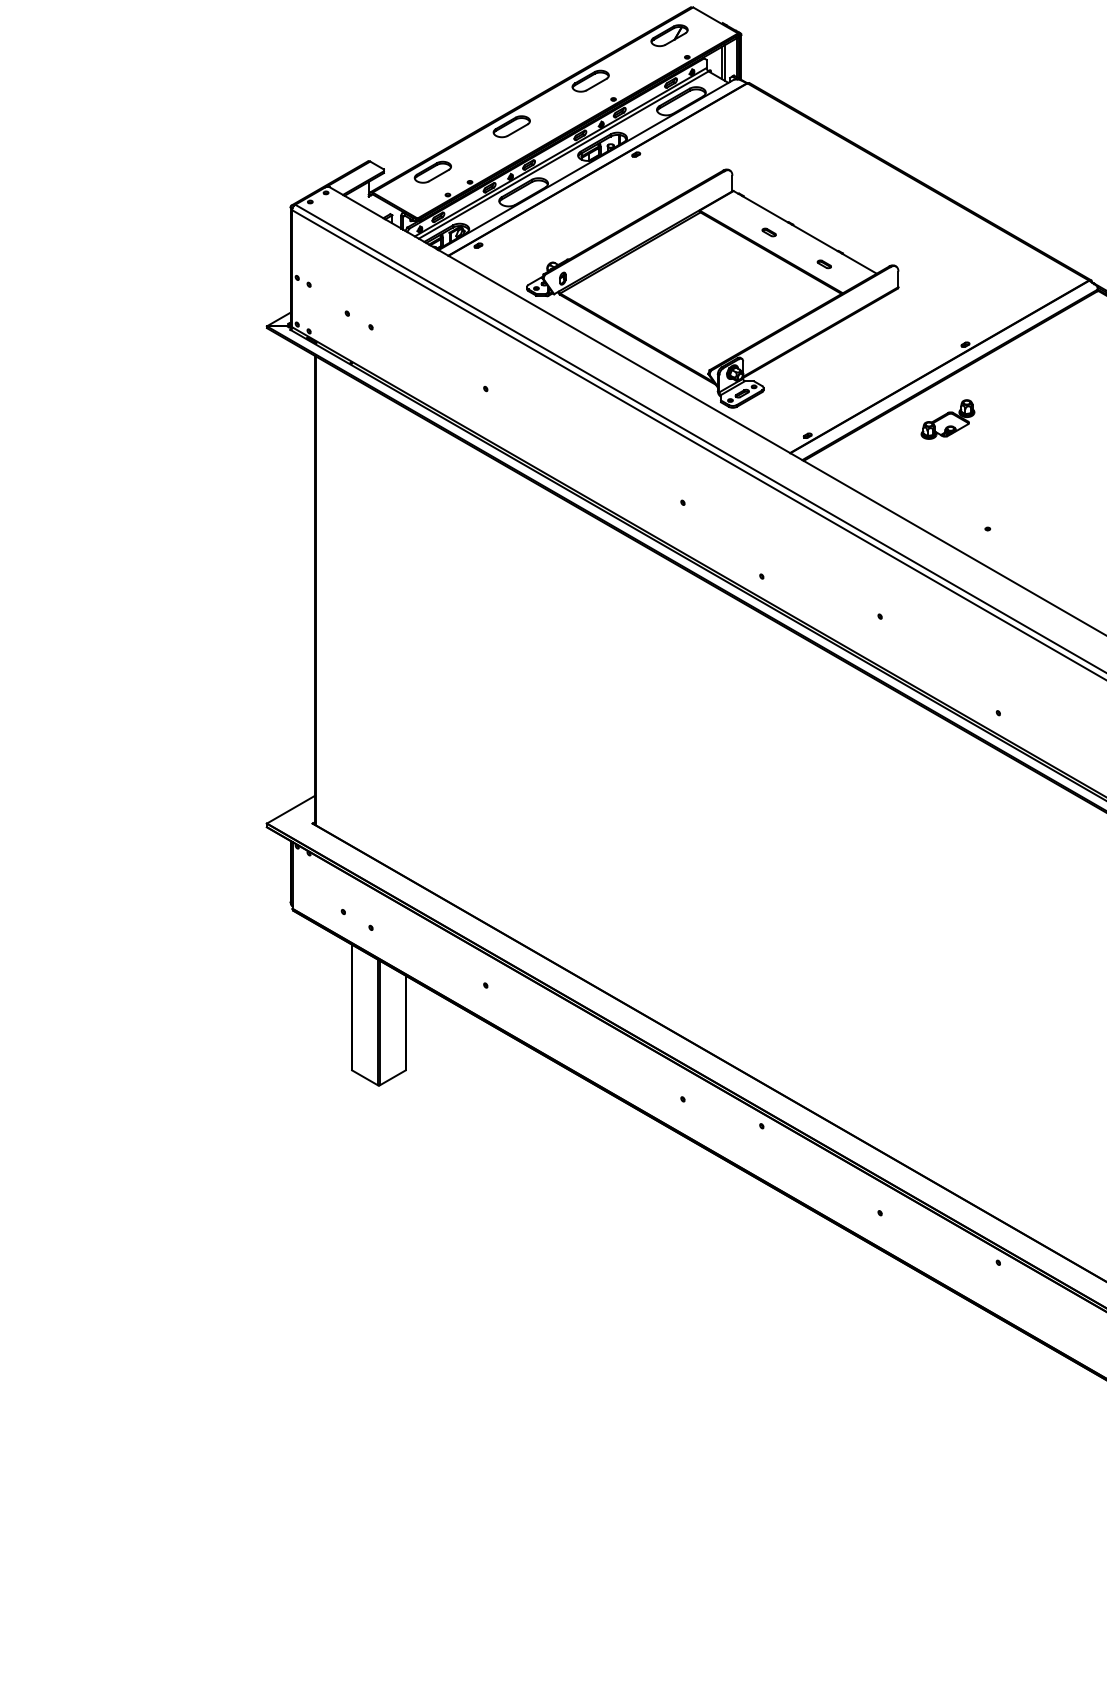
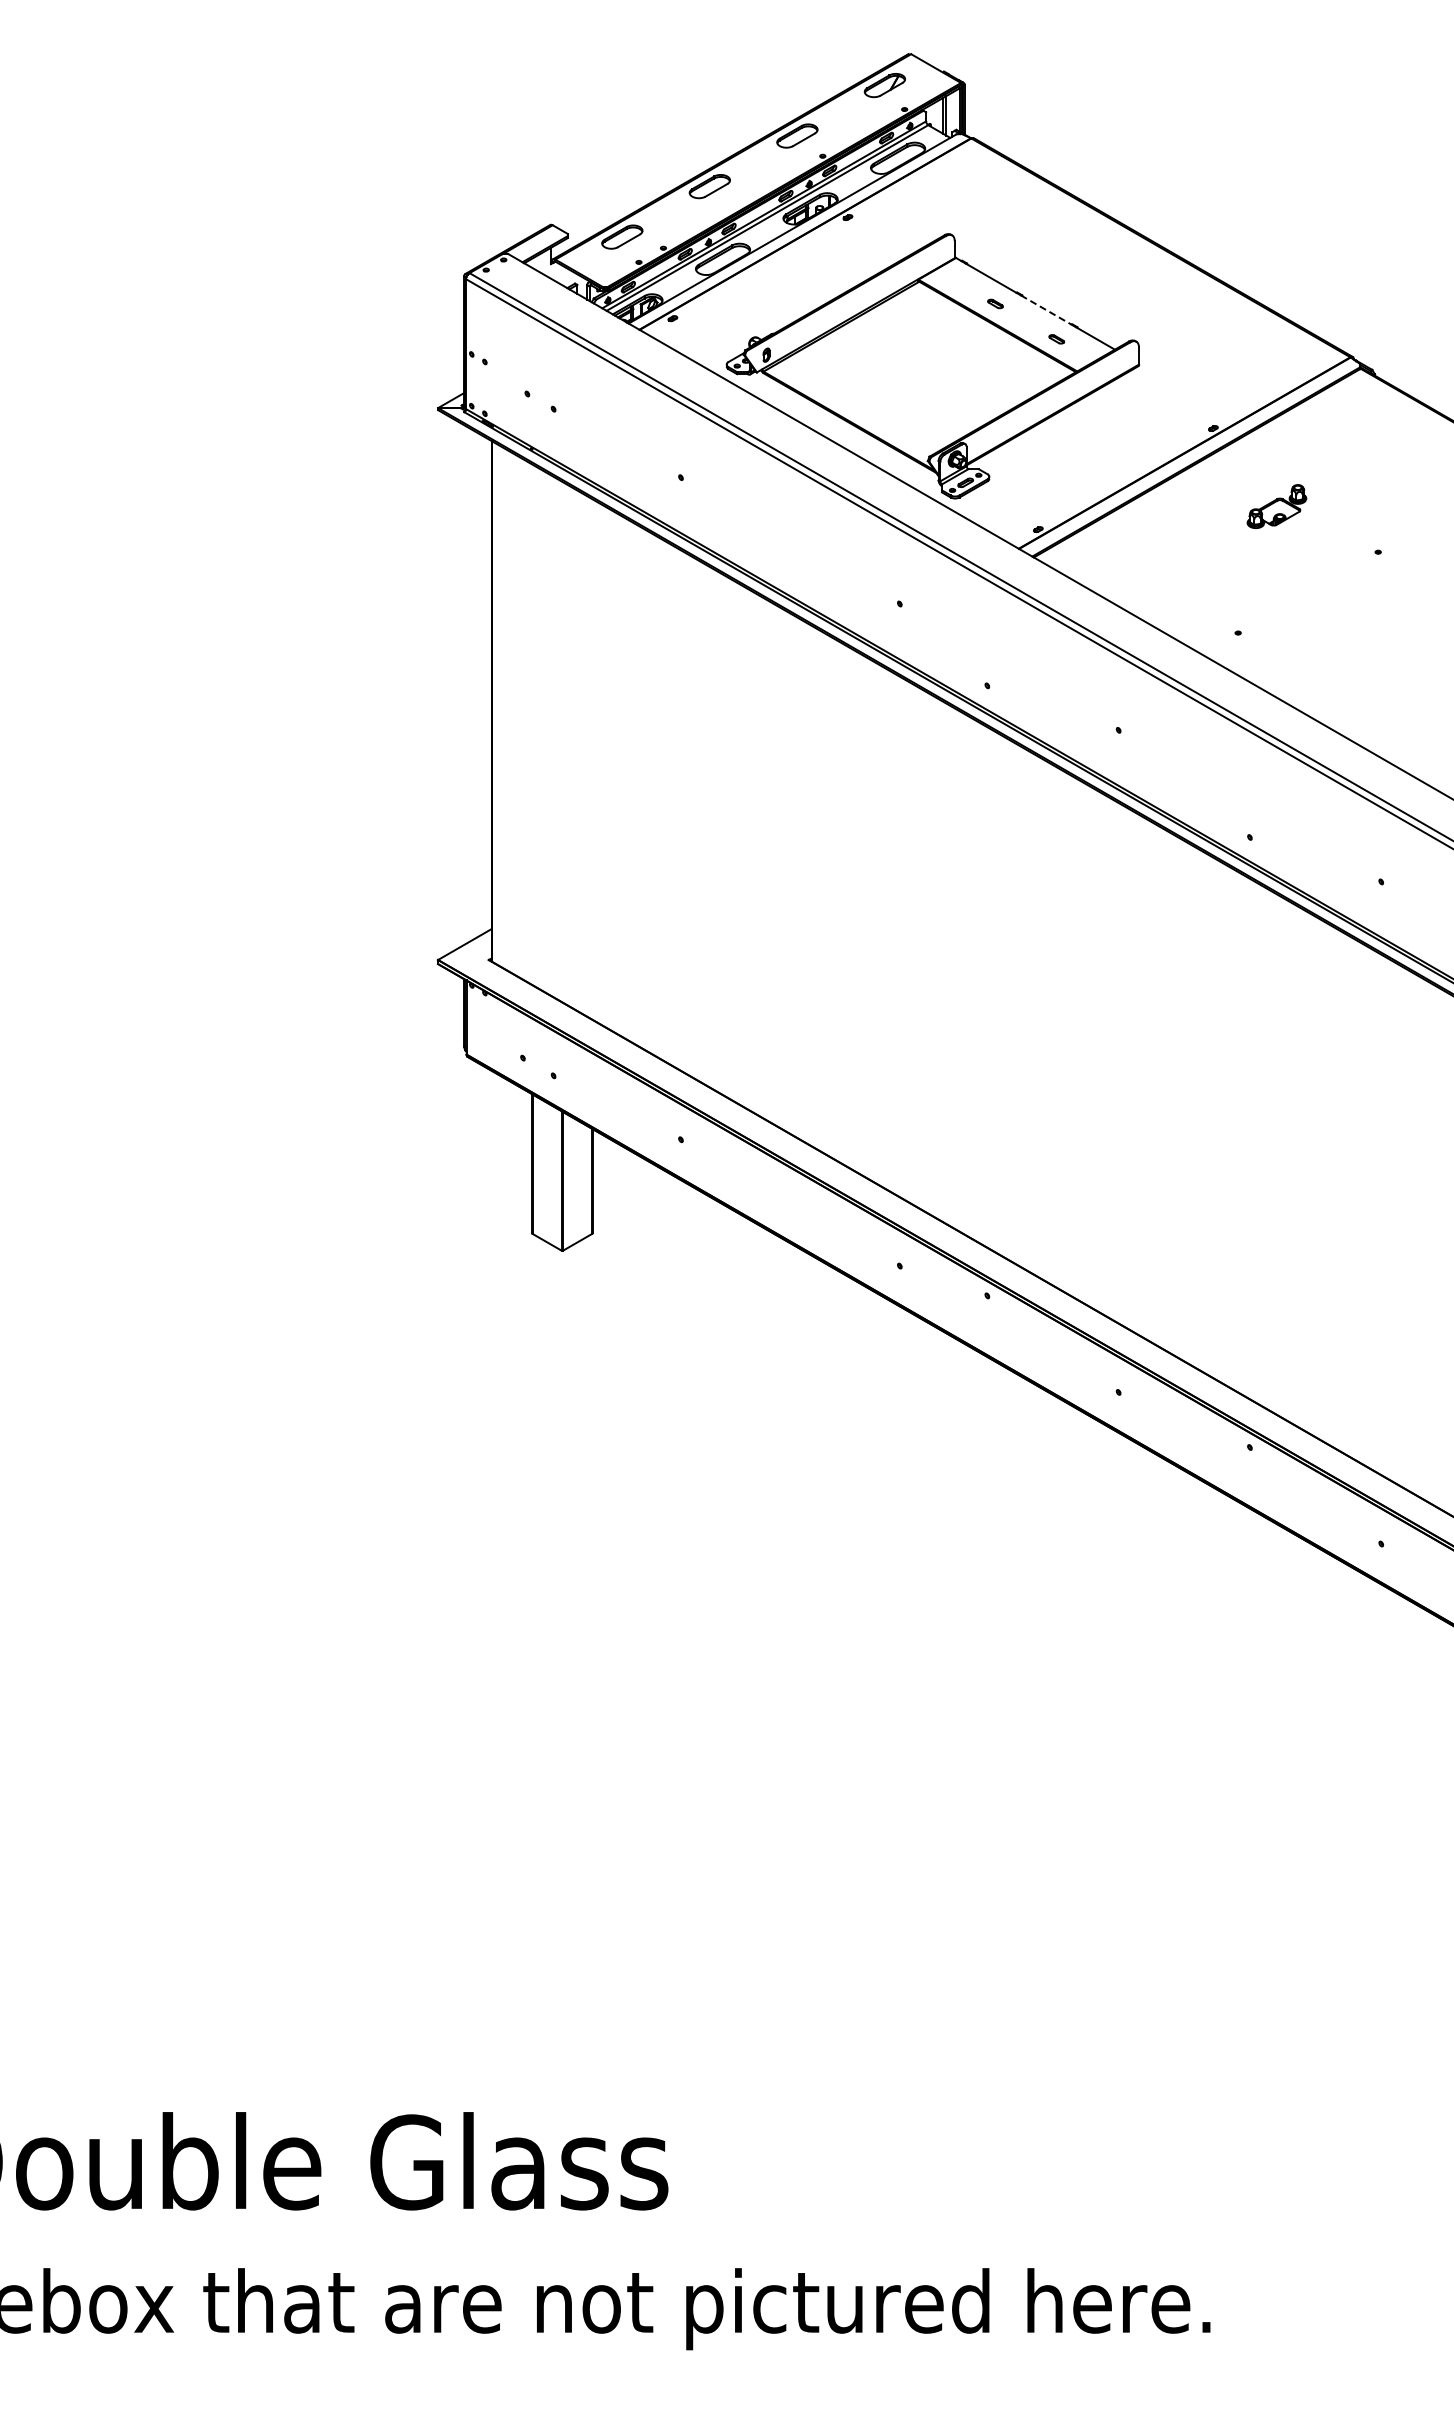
line: (815, 238) -> (1046, 310), solid -> dashed
part: (947, 419) -> (1276, 506), moved

